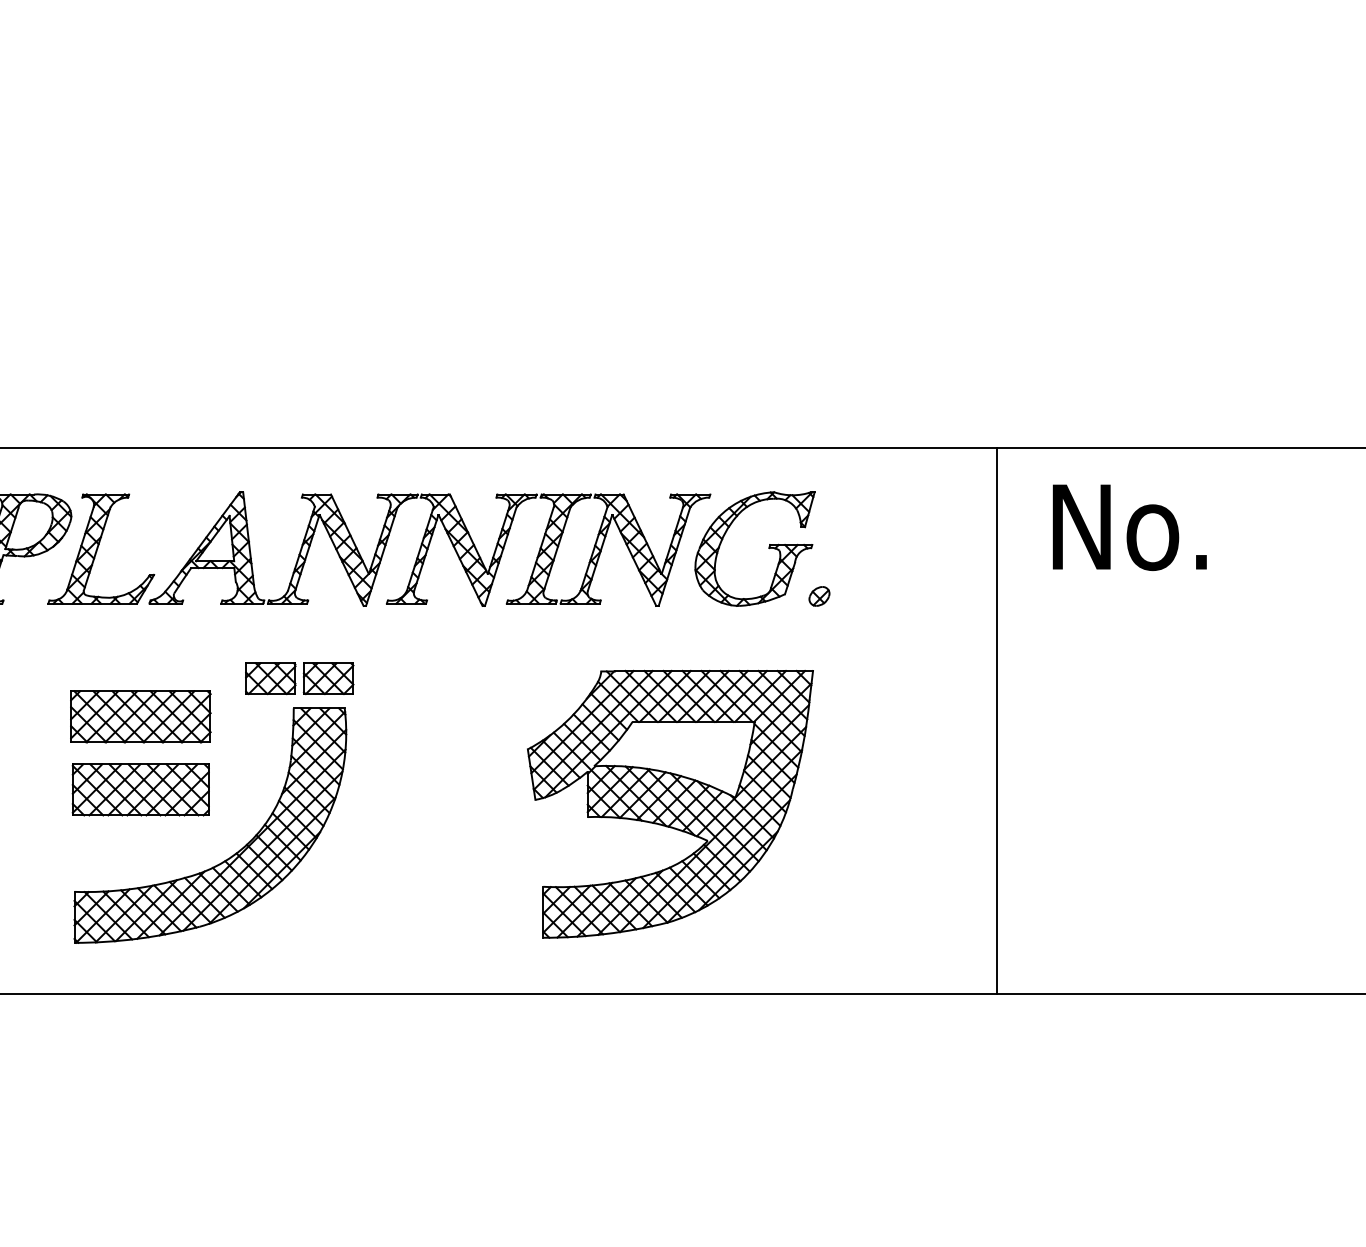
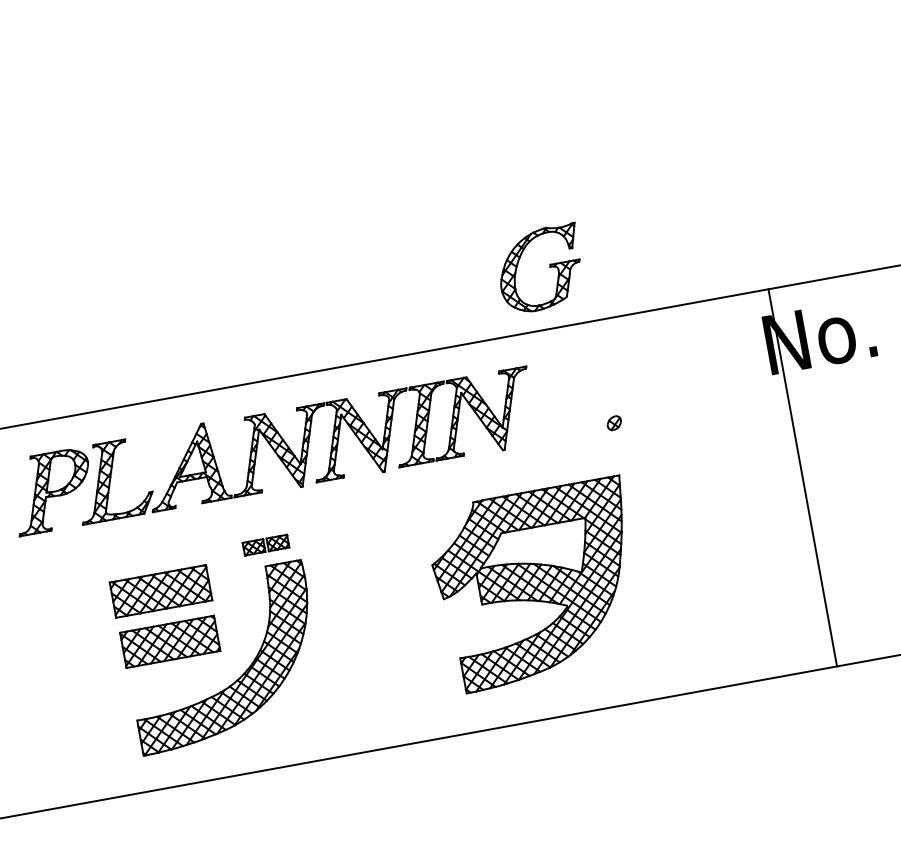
part: (768, 548) -> (549, 267), moved
part: (299, 678) -> (265, 545), size x0.6
line: (996, 720) -> (802, 477), moved

